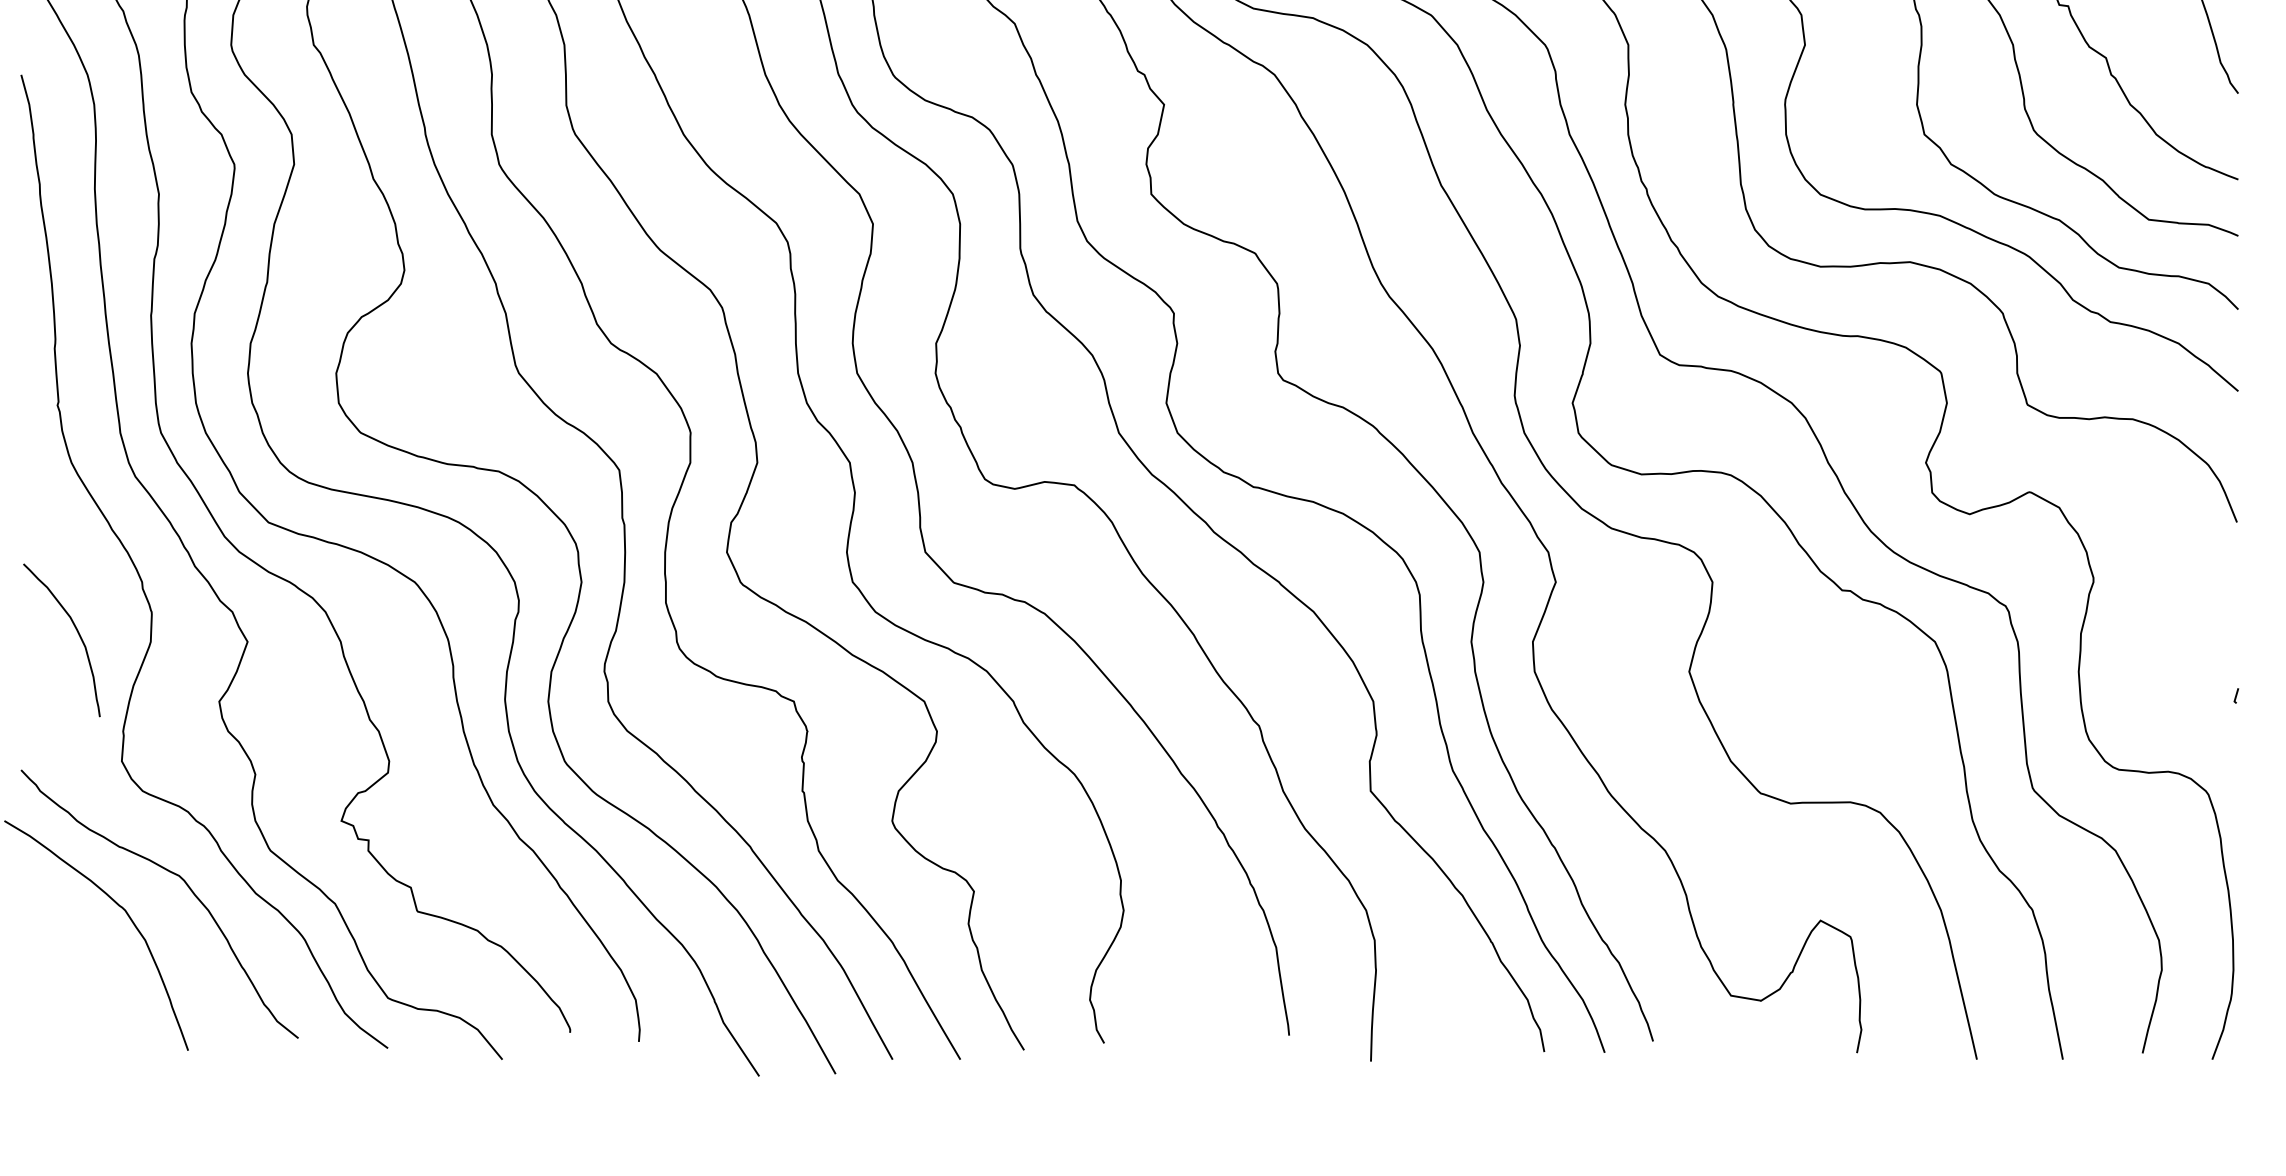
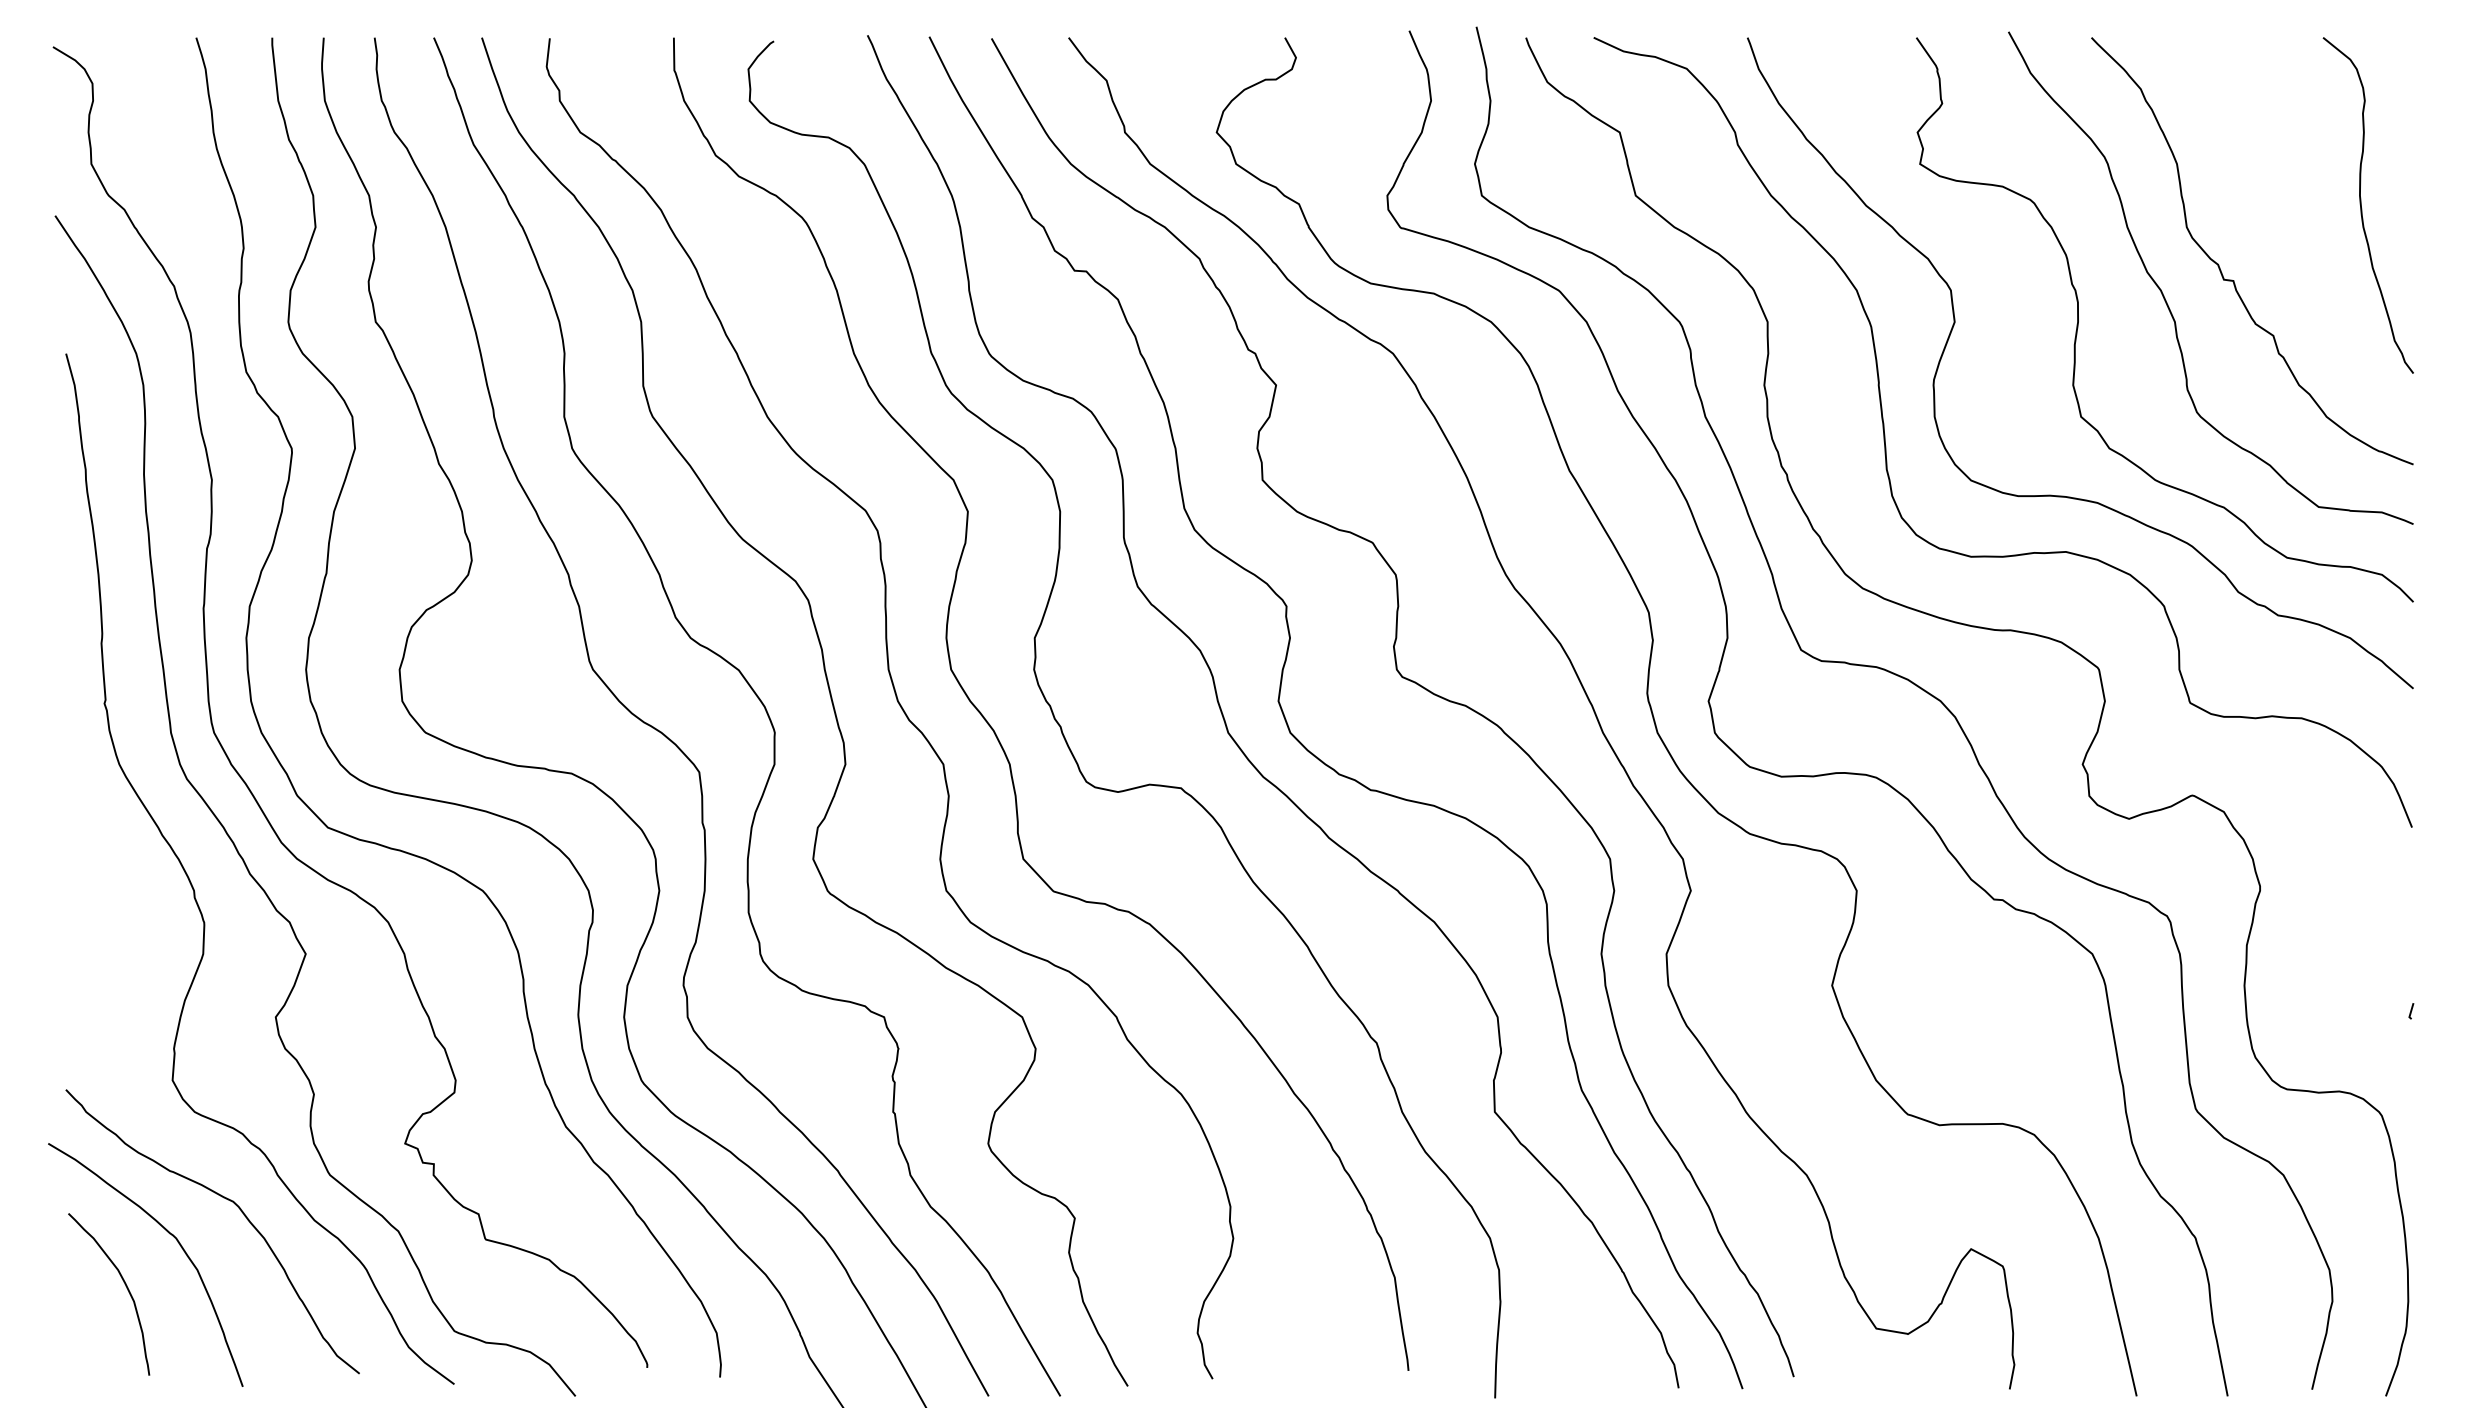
curve: (77, 632) -> (125, 1286), moved

